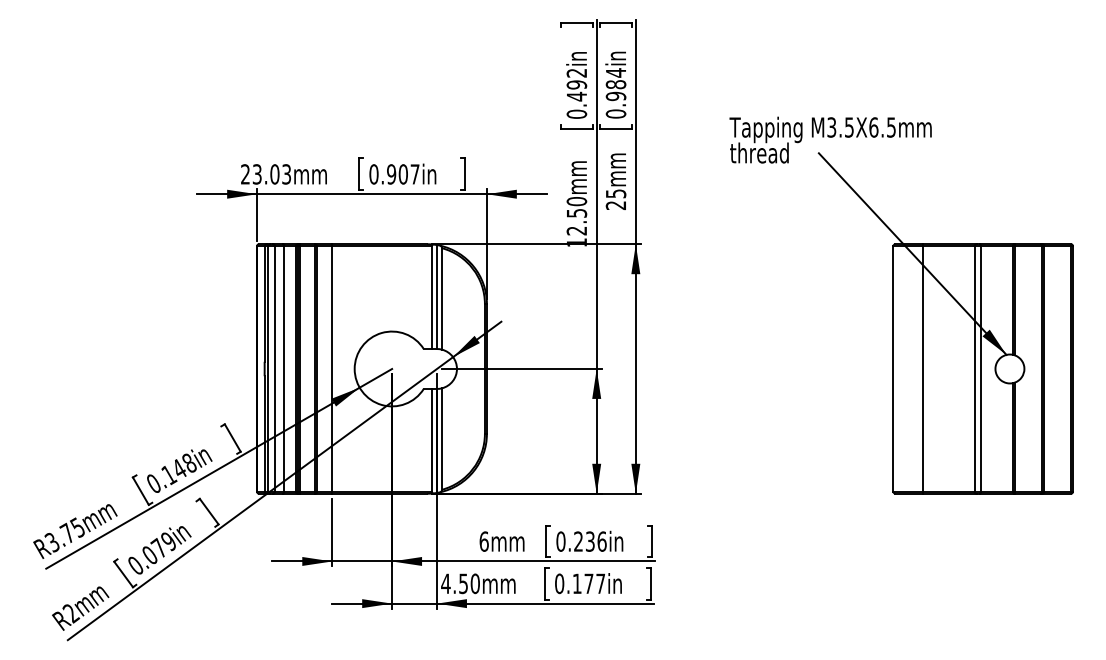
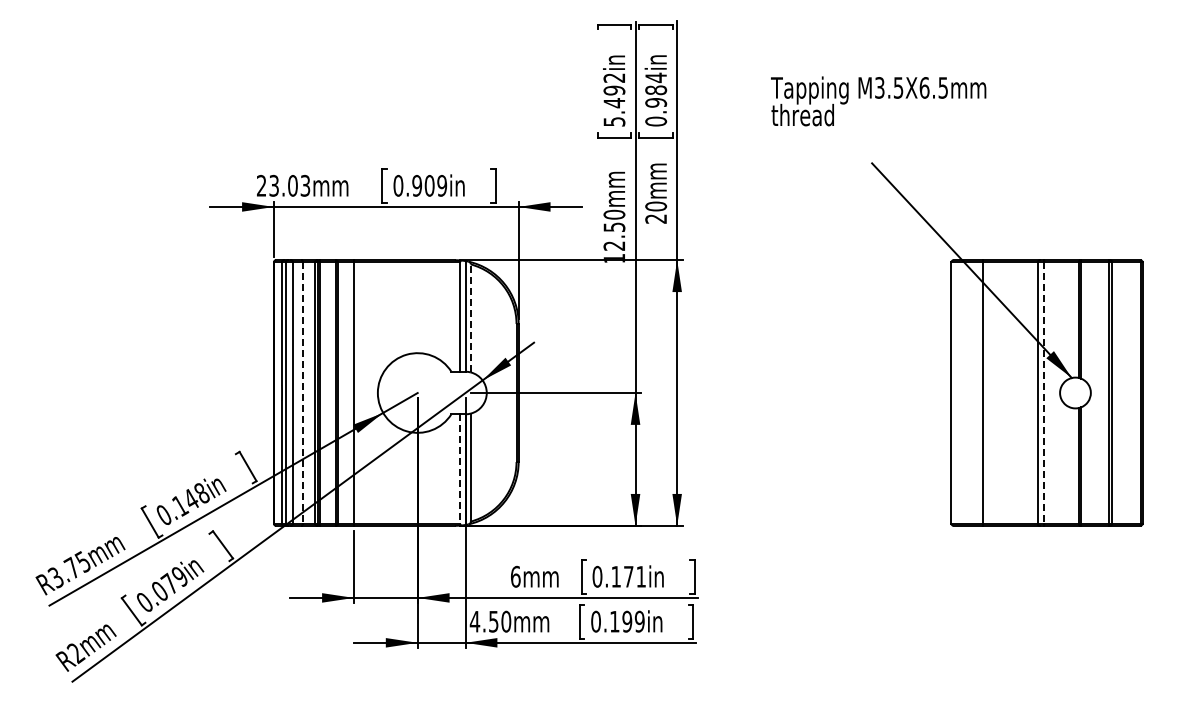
text: (576, 113) -> (614, 121), 0.492in -> 5.492in
text: (830, 140) -> (878, 101), moved
text: (415, 174) -> (442, 185), 0.907in -> 0.909in
text: (616, 193) -> (656, 206), 25mm -> 20mm
line: (441, 298) -> (470, 317), solid -> dashed
line: (283, 369) -> (302, 393), solid -> dashed
line: (980, 369) -> (1044, 393), solid -> dashed
line: (432, 439) -> (460, 468), solid -> dashed
text: (590, 541) -> (628, 576), 0.236in -> 0.171in
text: (594, 583) -> (633, 621), 0.177in -> 0.199in

